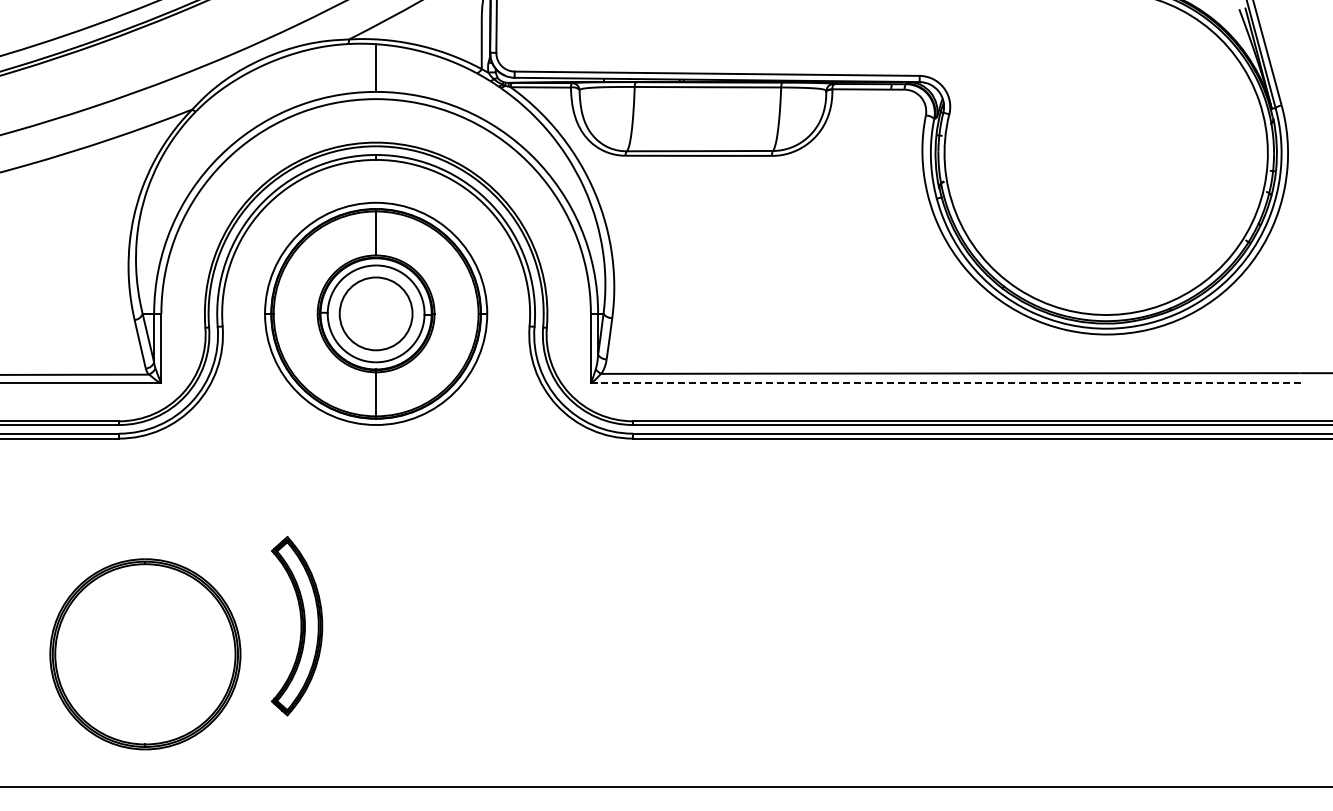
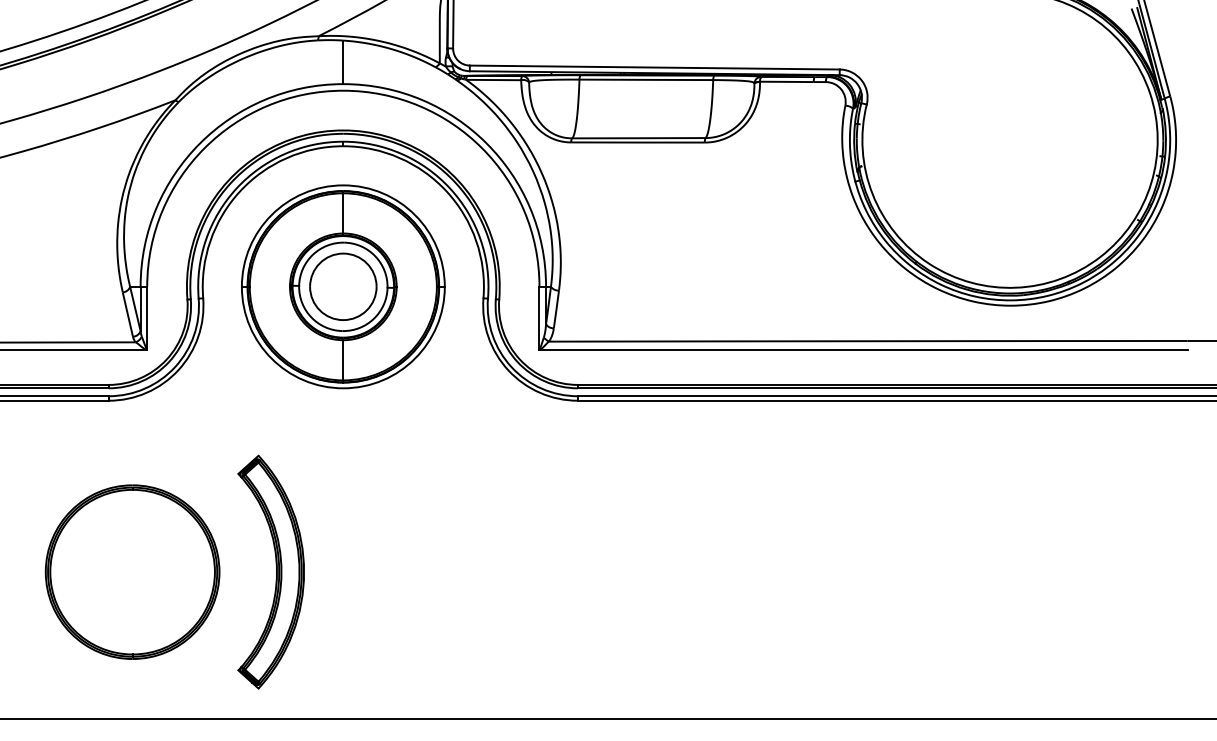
line: (948, 383) -> (866, 350), dashed -> solid
part: (296, 625) -> (270, 571), size x1.43
part: (145, 654) -> (132, 572), moved

